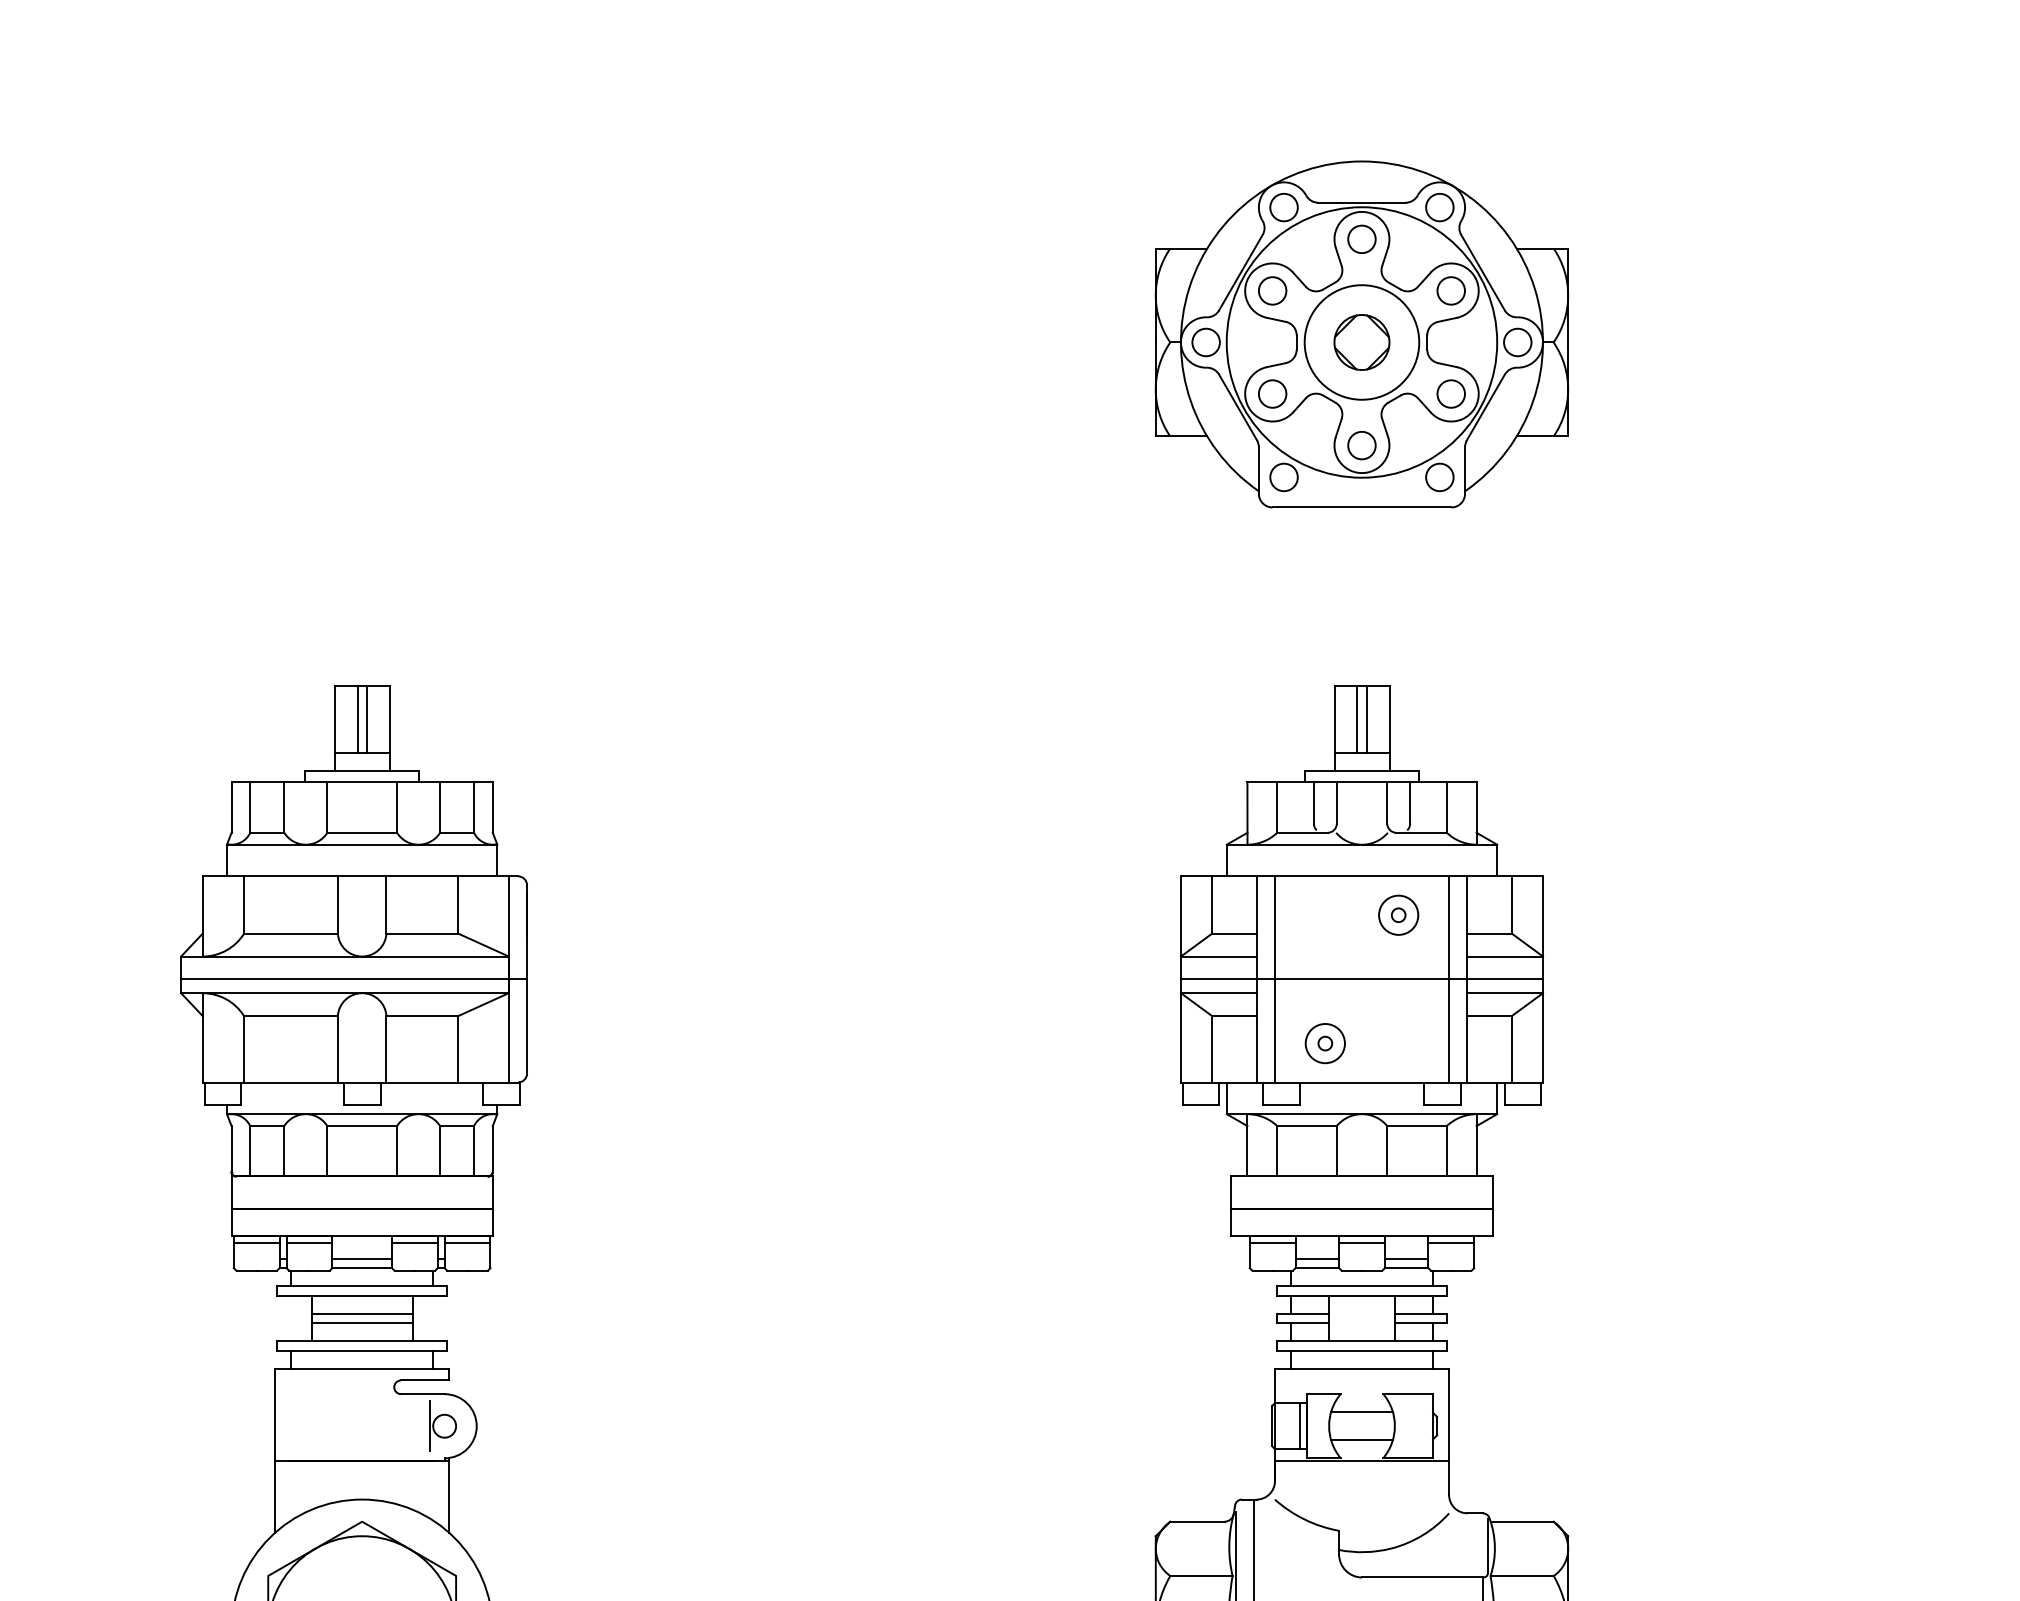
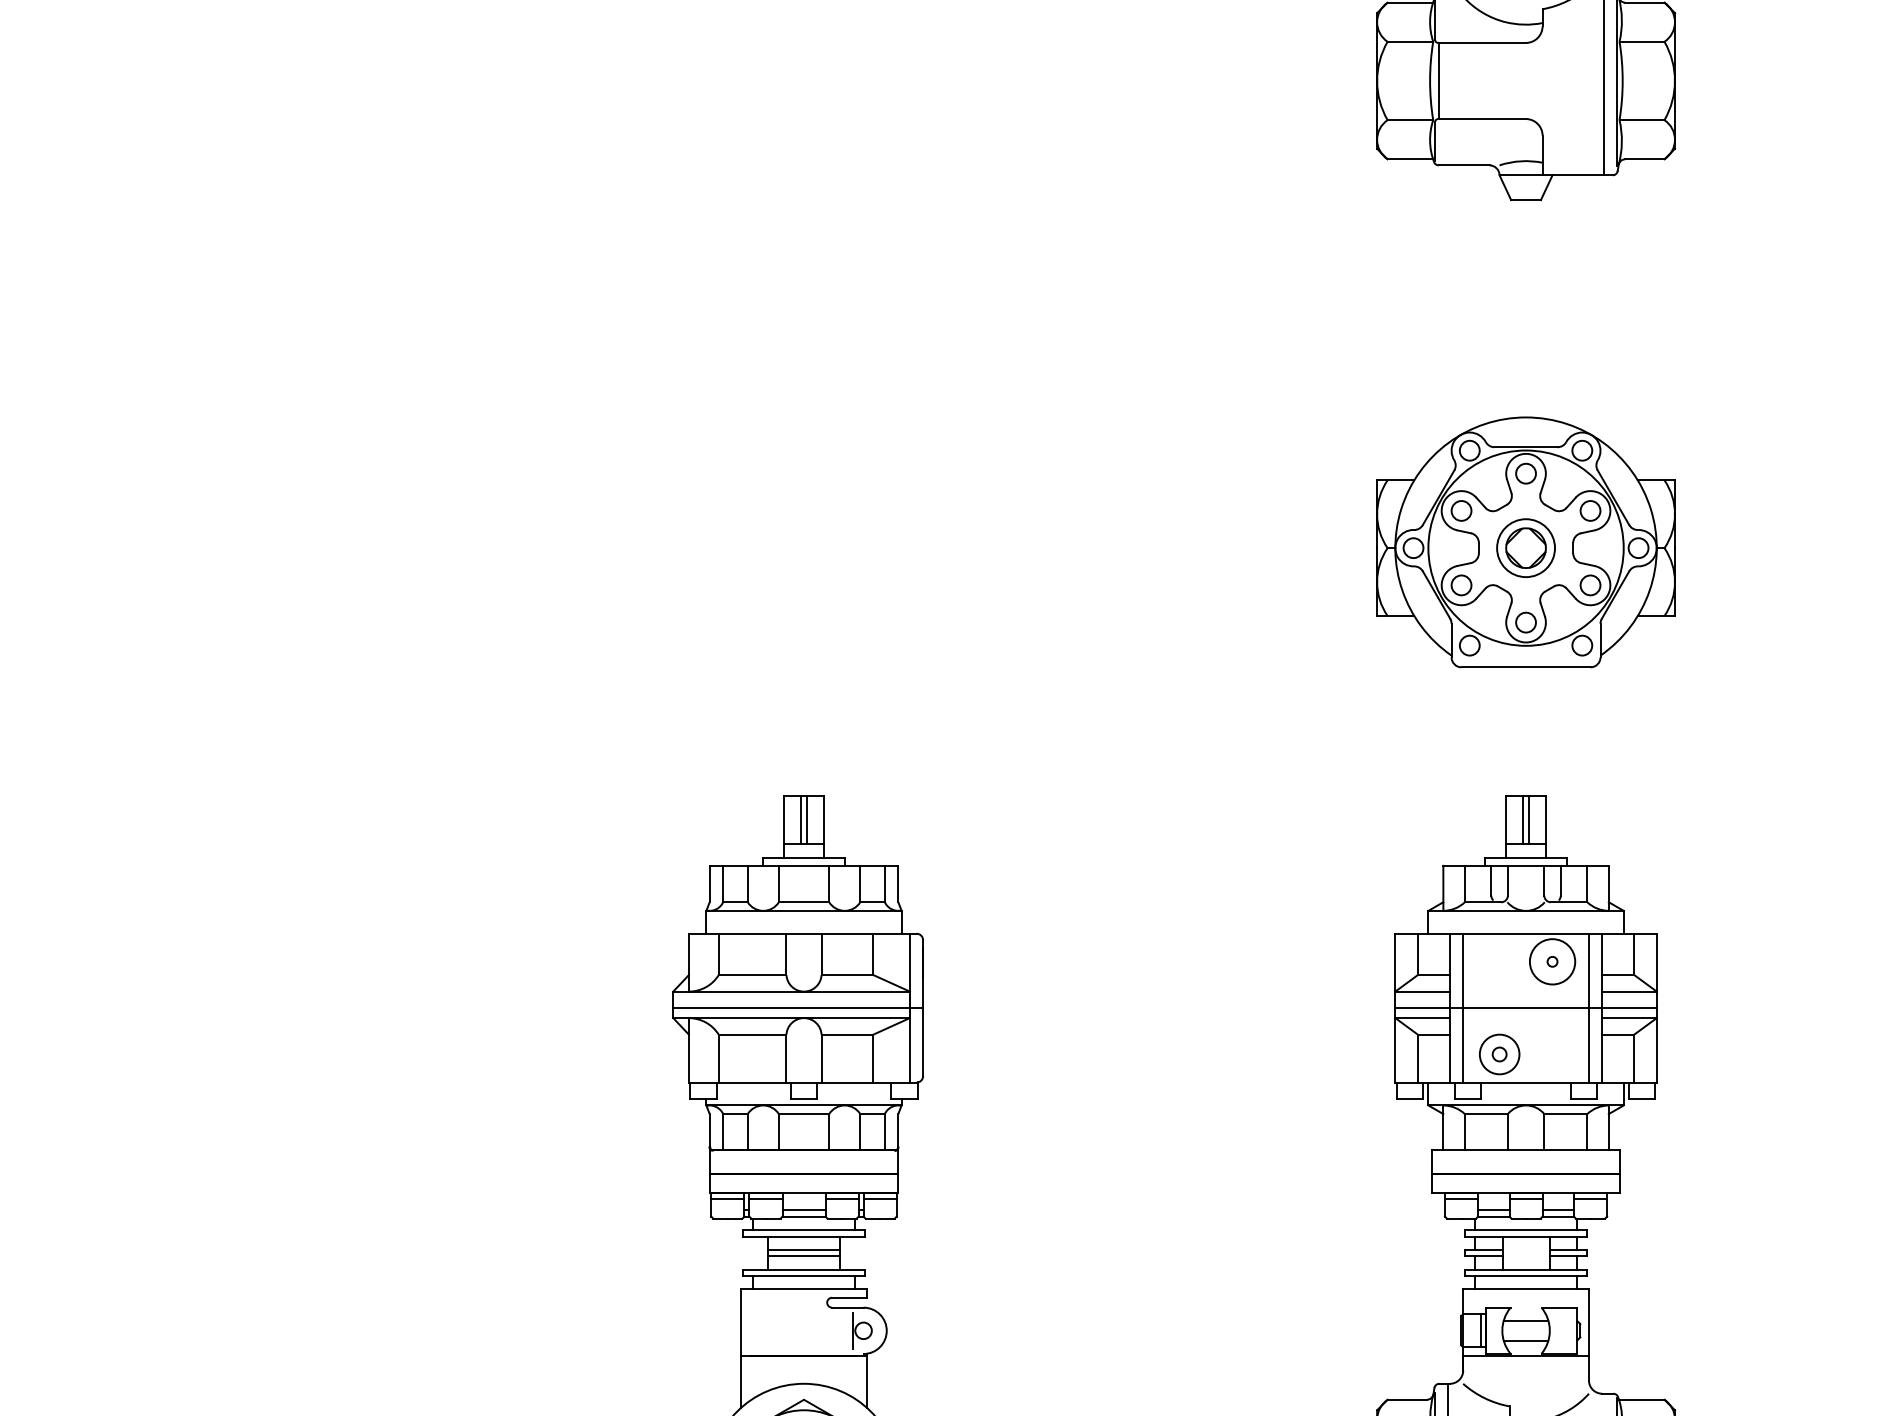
circle: (1361, 341) -> (1525, 547), size x0.7
circle: (1398, 914) -> (1552, 961), size x1.6
part: (1325, 1043) -> (1499, 1054), size x1.4

